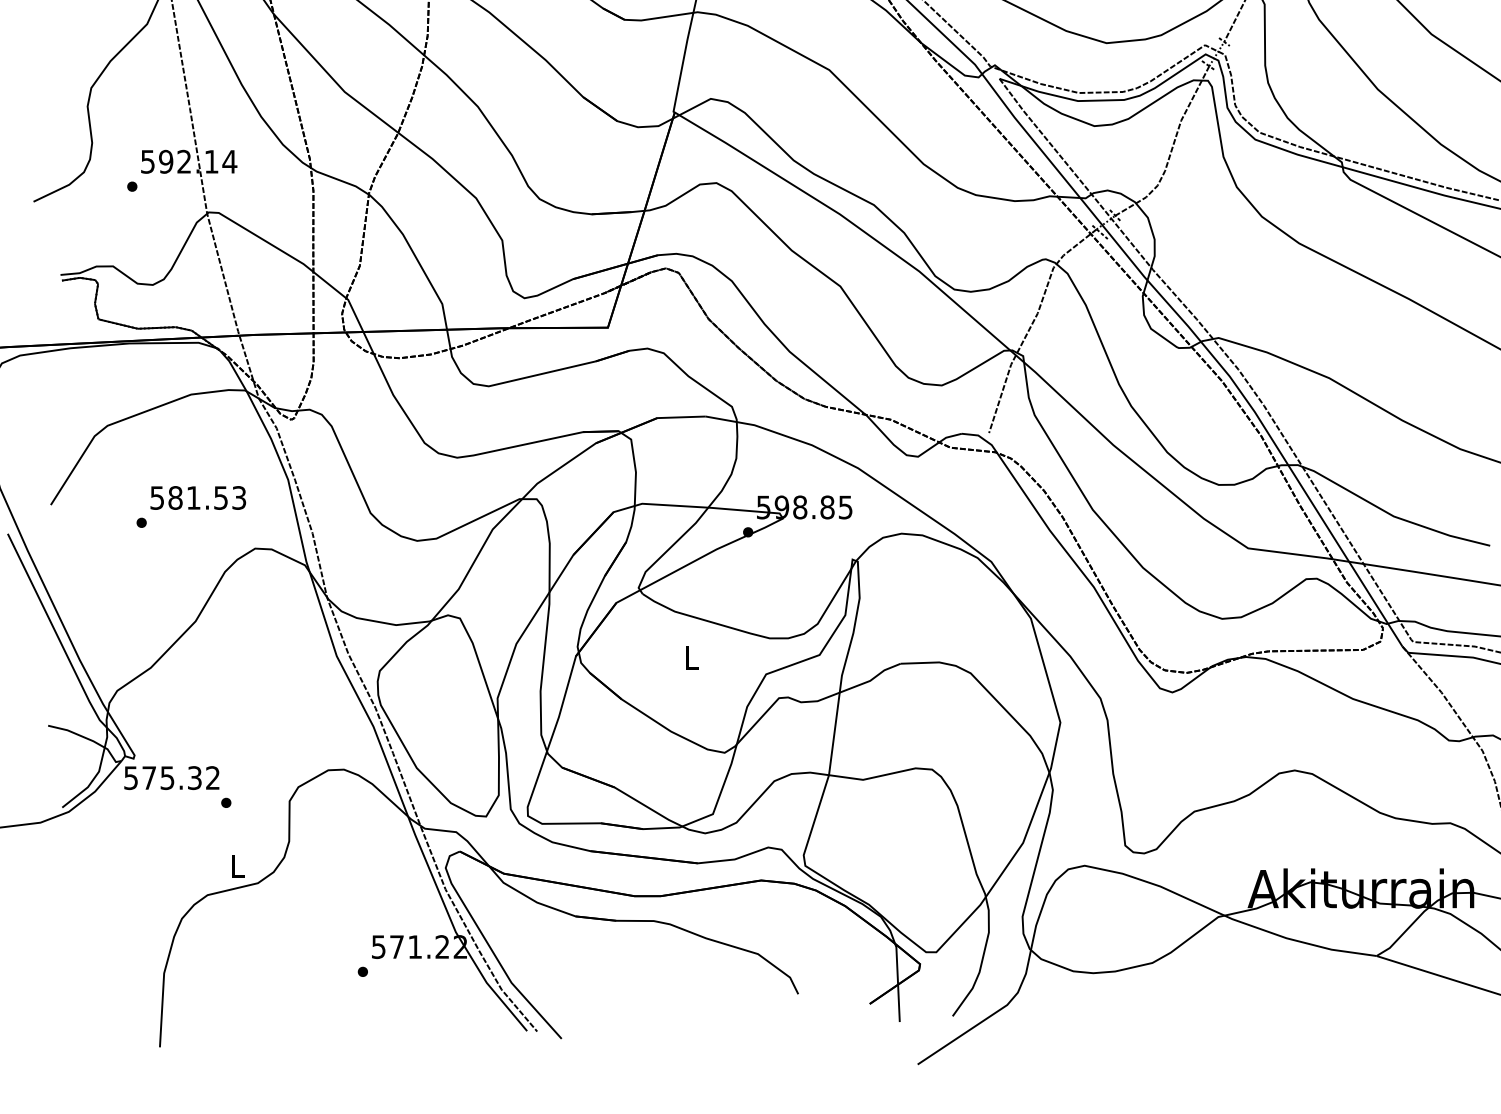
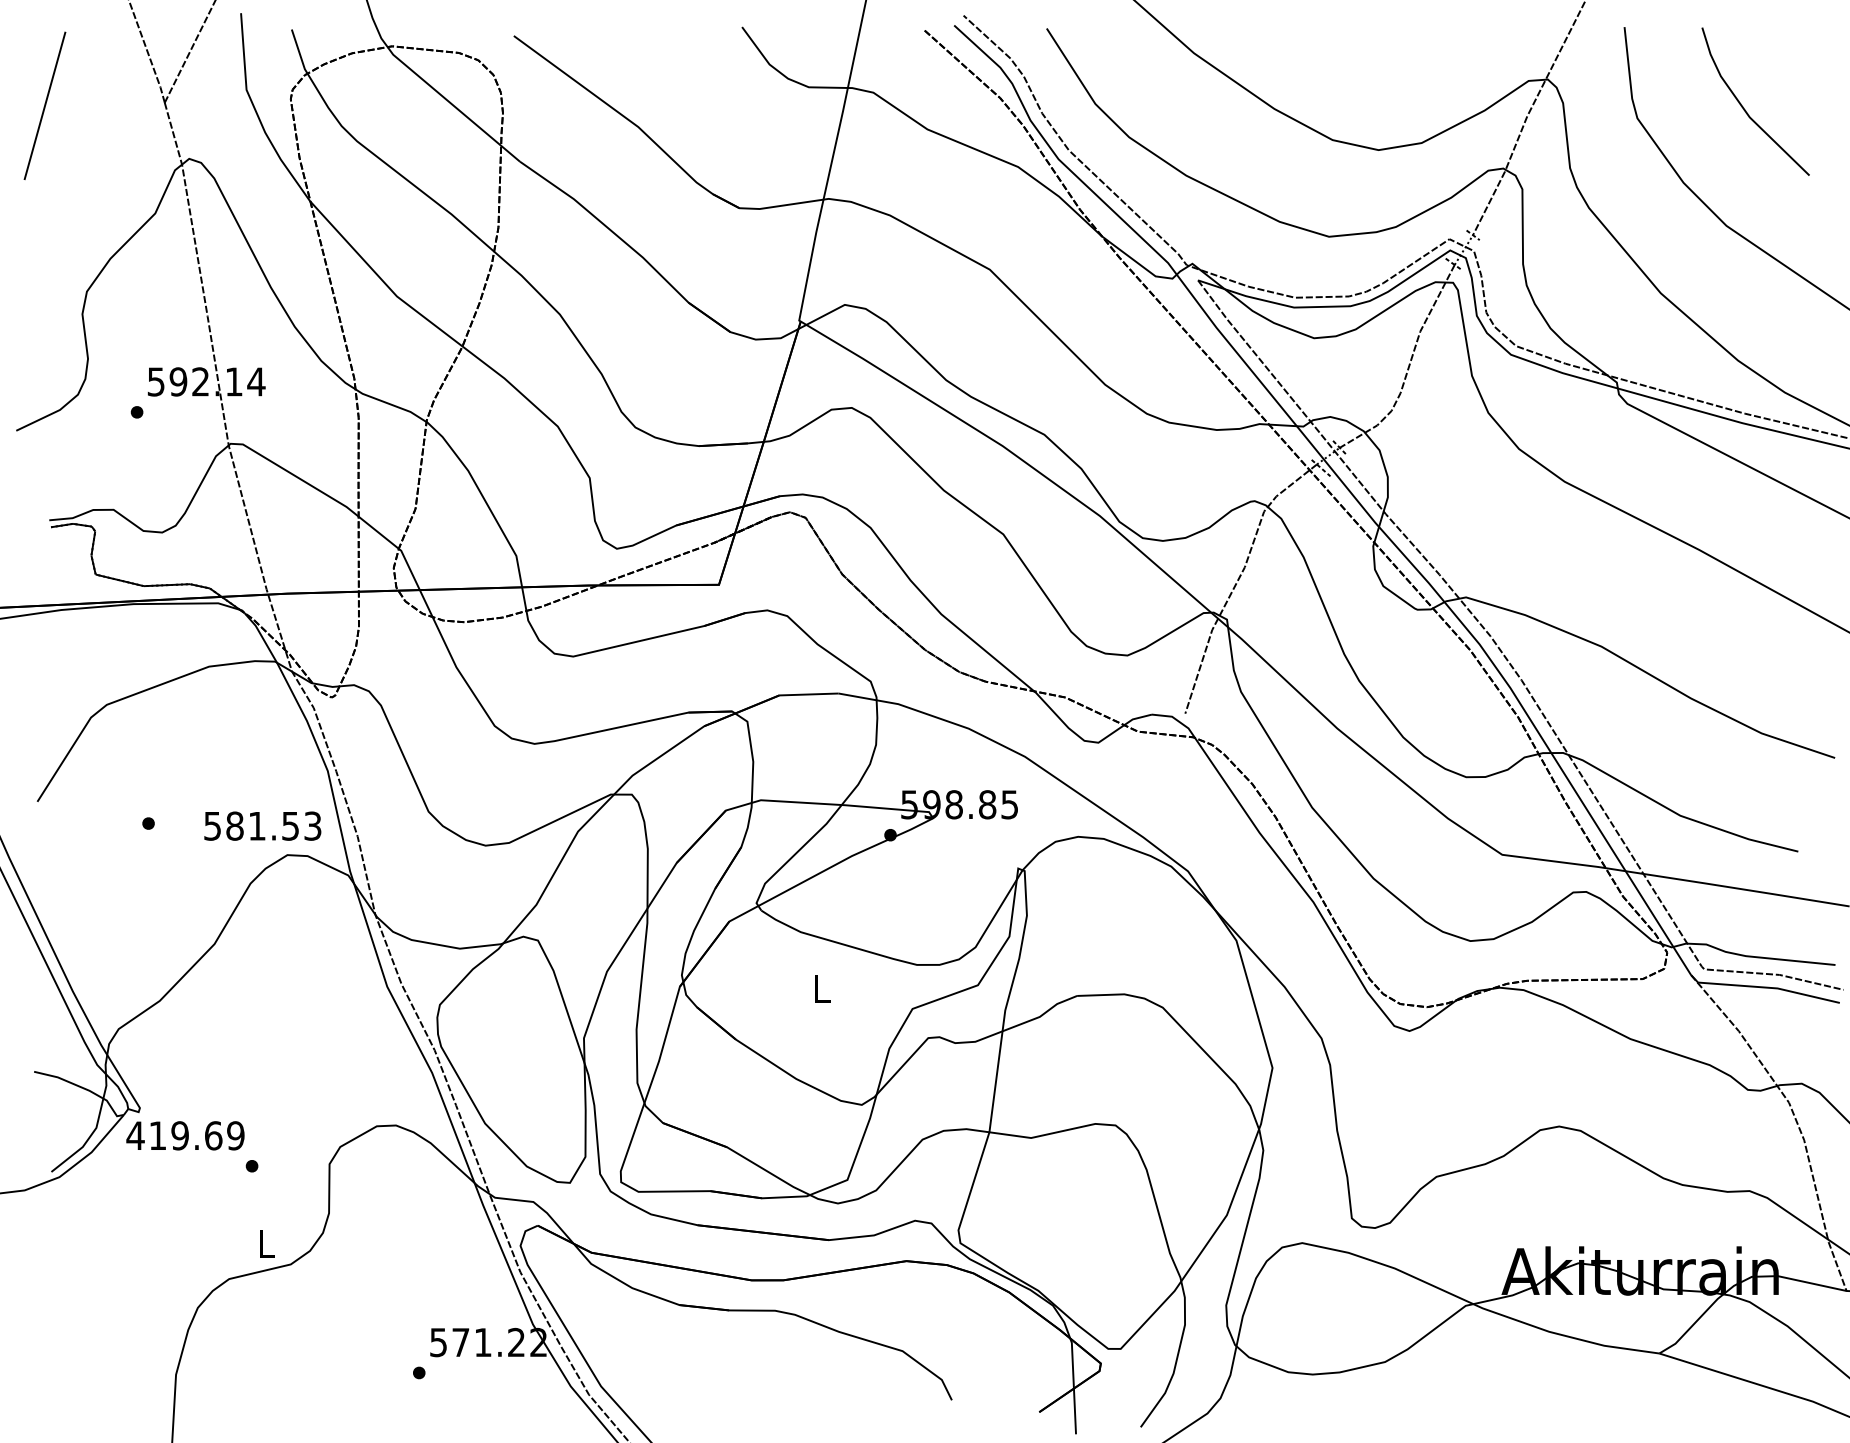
text: (198, 497) -> (262, 825), moved
text: (171, 777) -> (185, 1135), 575.32 -> 419.69

